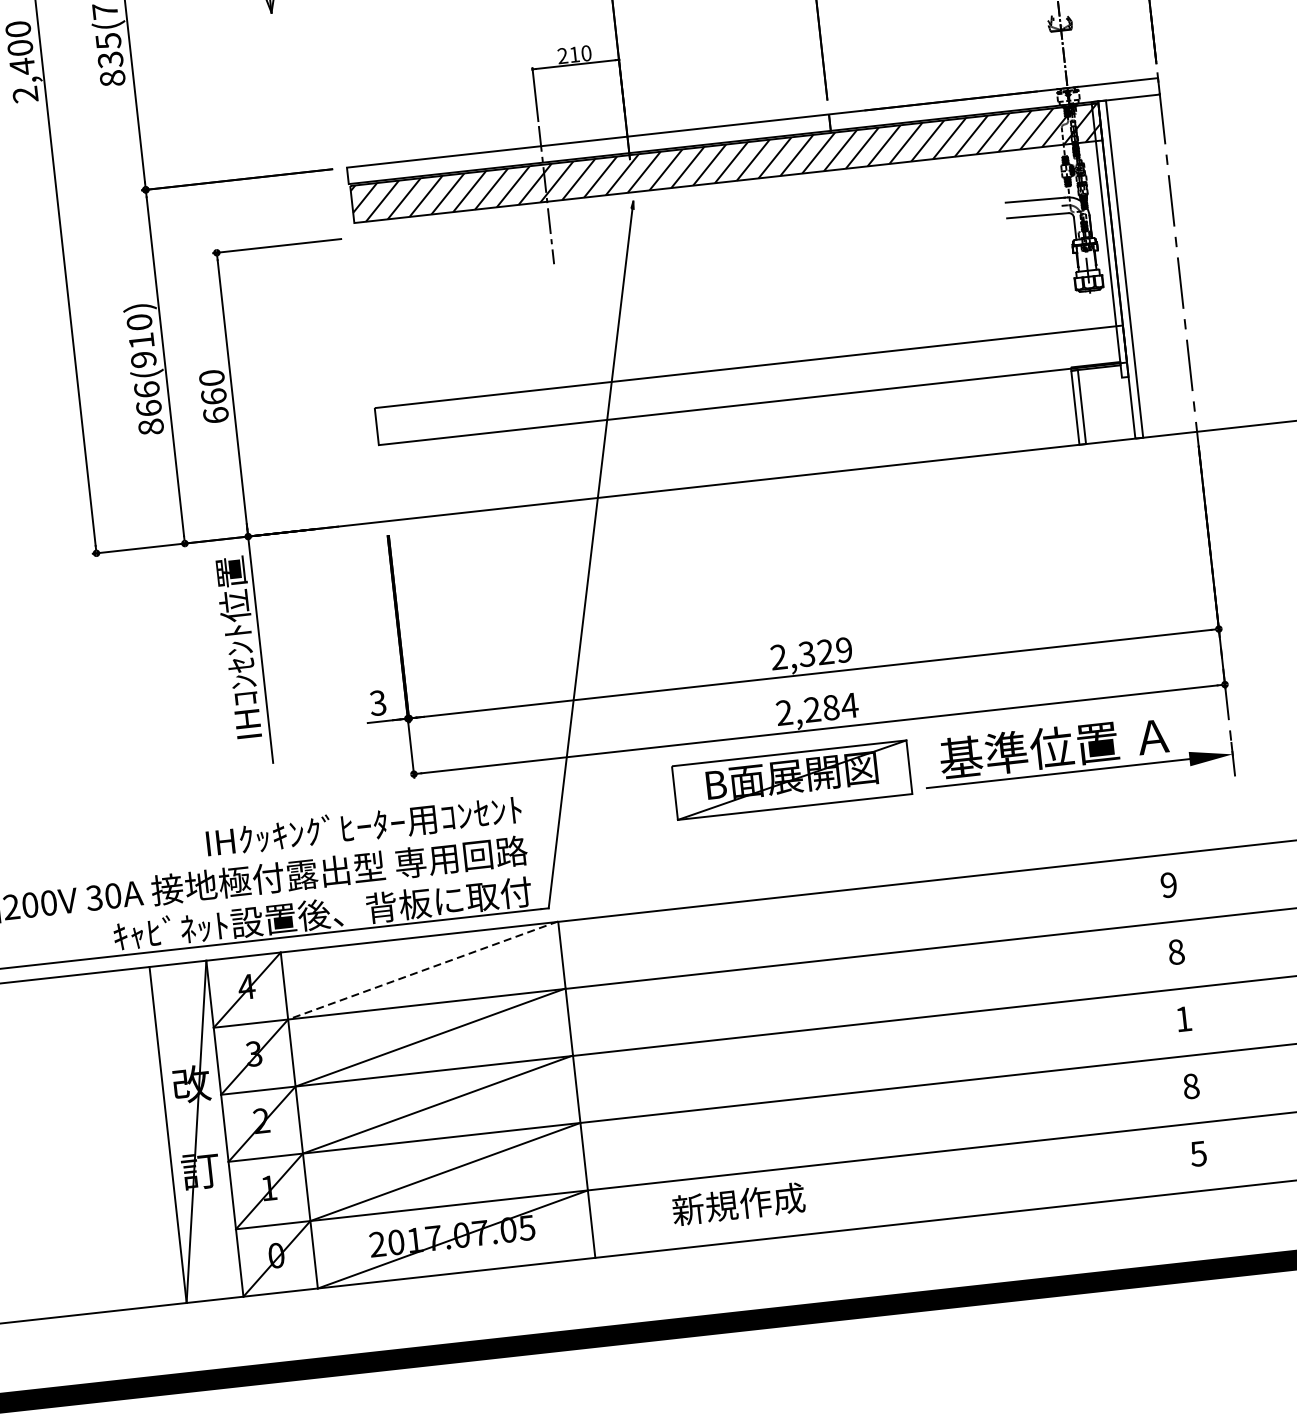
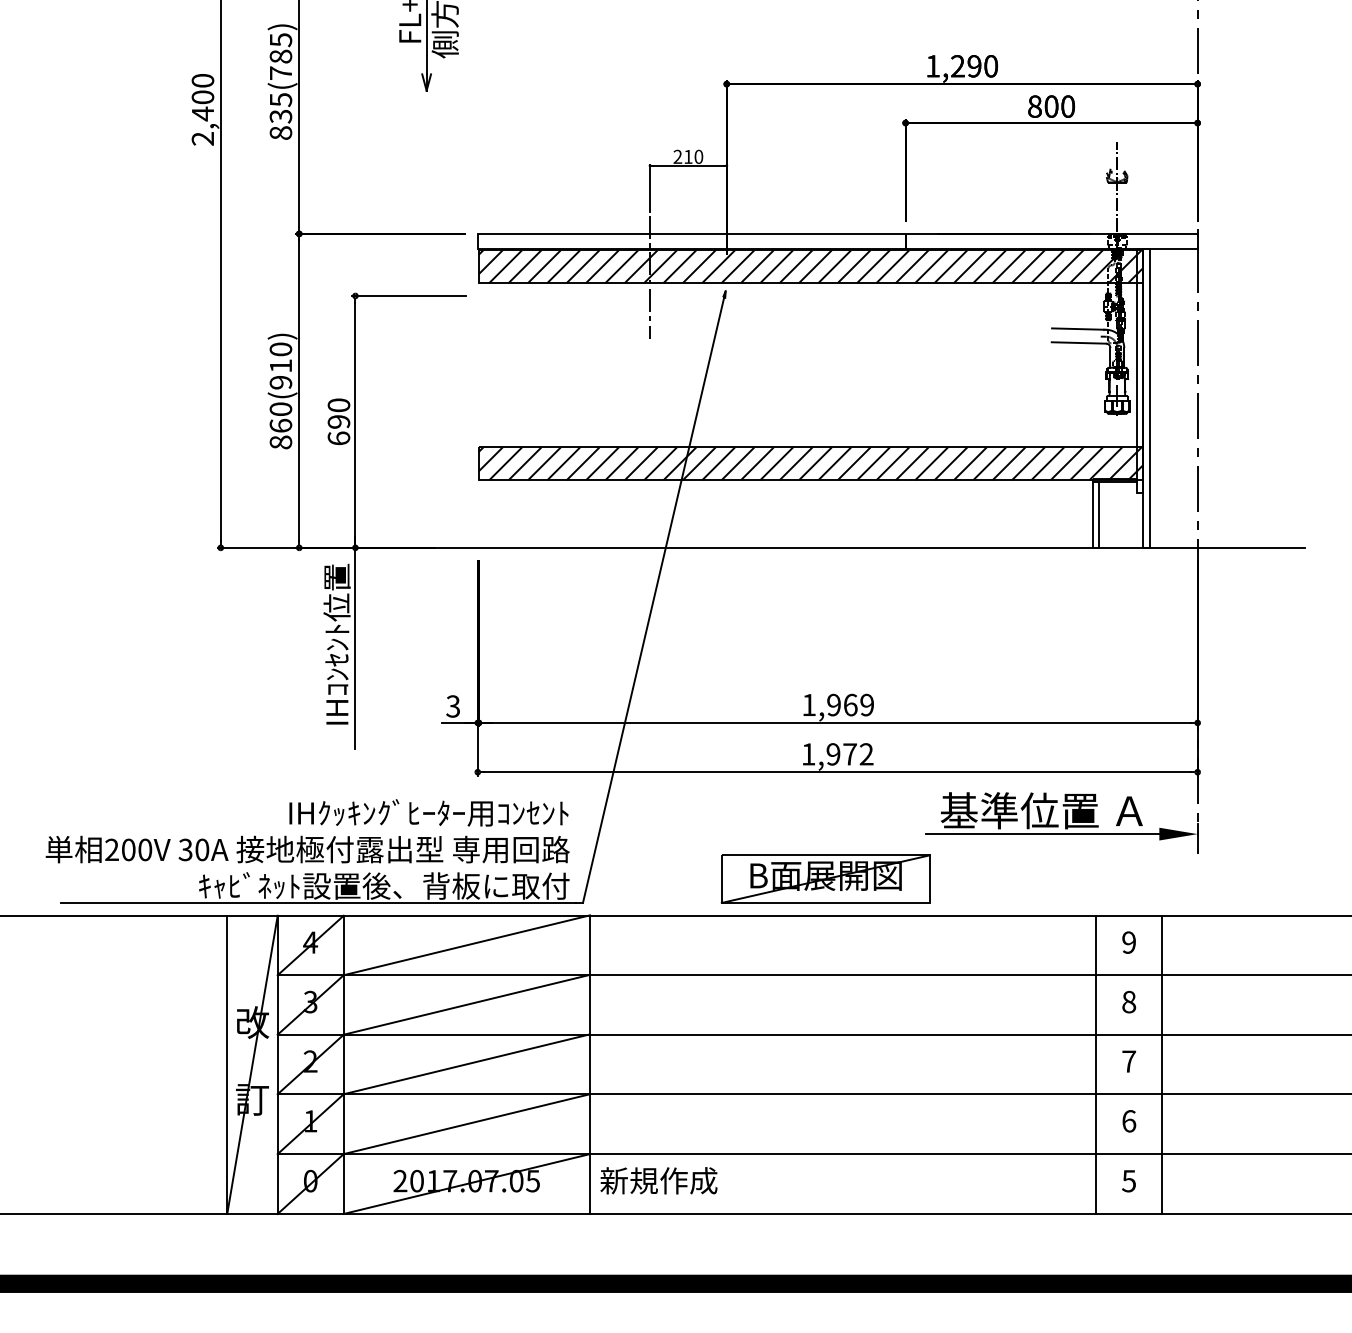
hatch: (750, 384) -> (810, 463), added
text: (146, 388) -> (280, 408), 866(910) -> 860(910)
text: (213, 396) -> (338, 421), 660 -> 690
text: (801, 654) -> (829, 704), 2,329 -> 1,969
text: (817, 709) -> (837, 754), 2,284 -> 1,972
part: (791, 779) -> (825, 878), moved
line: (422, 970) -> (466, 945), dashed -> solid
text: (1184, 1018) -> (1129, 1061), 1 -> 7
line: (1221, 1018) -> (1162, 1064), added
line: (1147, 1026) -> (1096, 1064), added
text: (1191, 1086) -> (1129, 1121), 8 -> 6
text: (738, 1203) -> (658, 1180), moved

